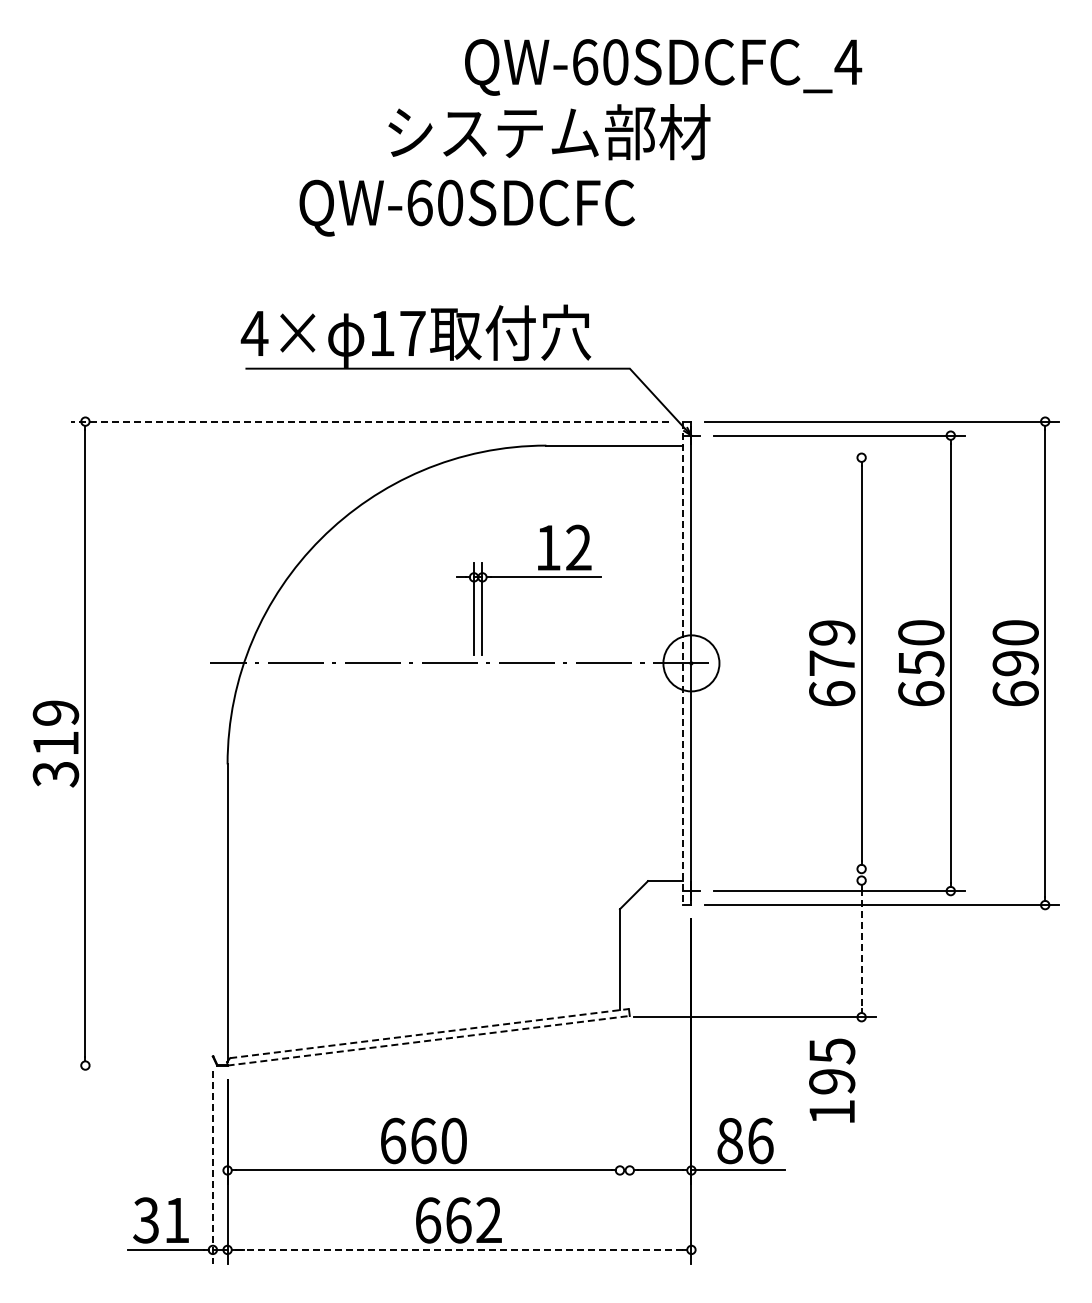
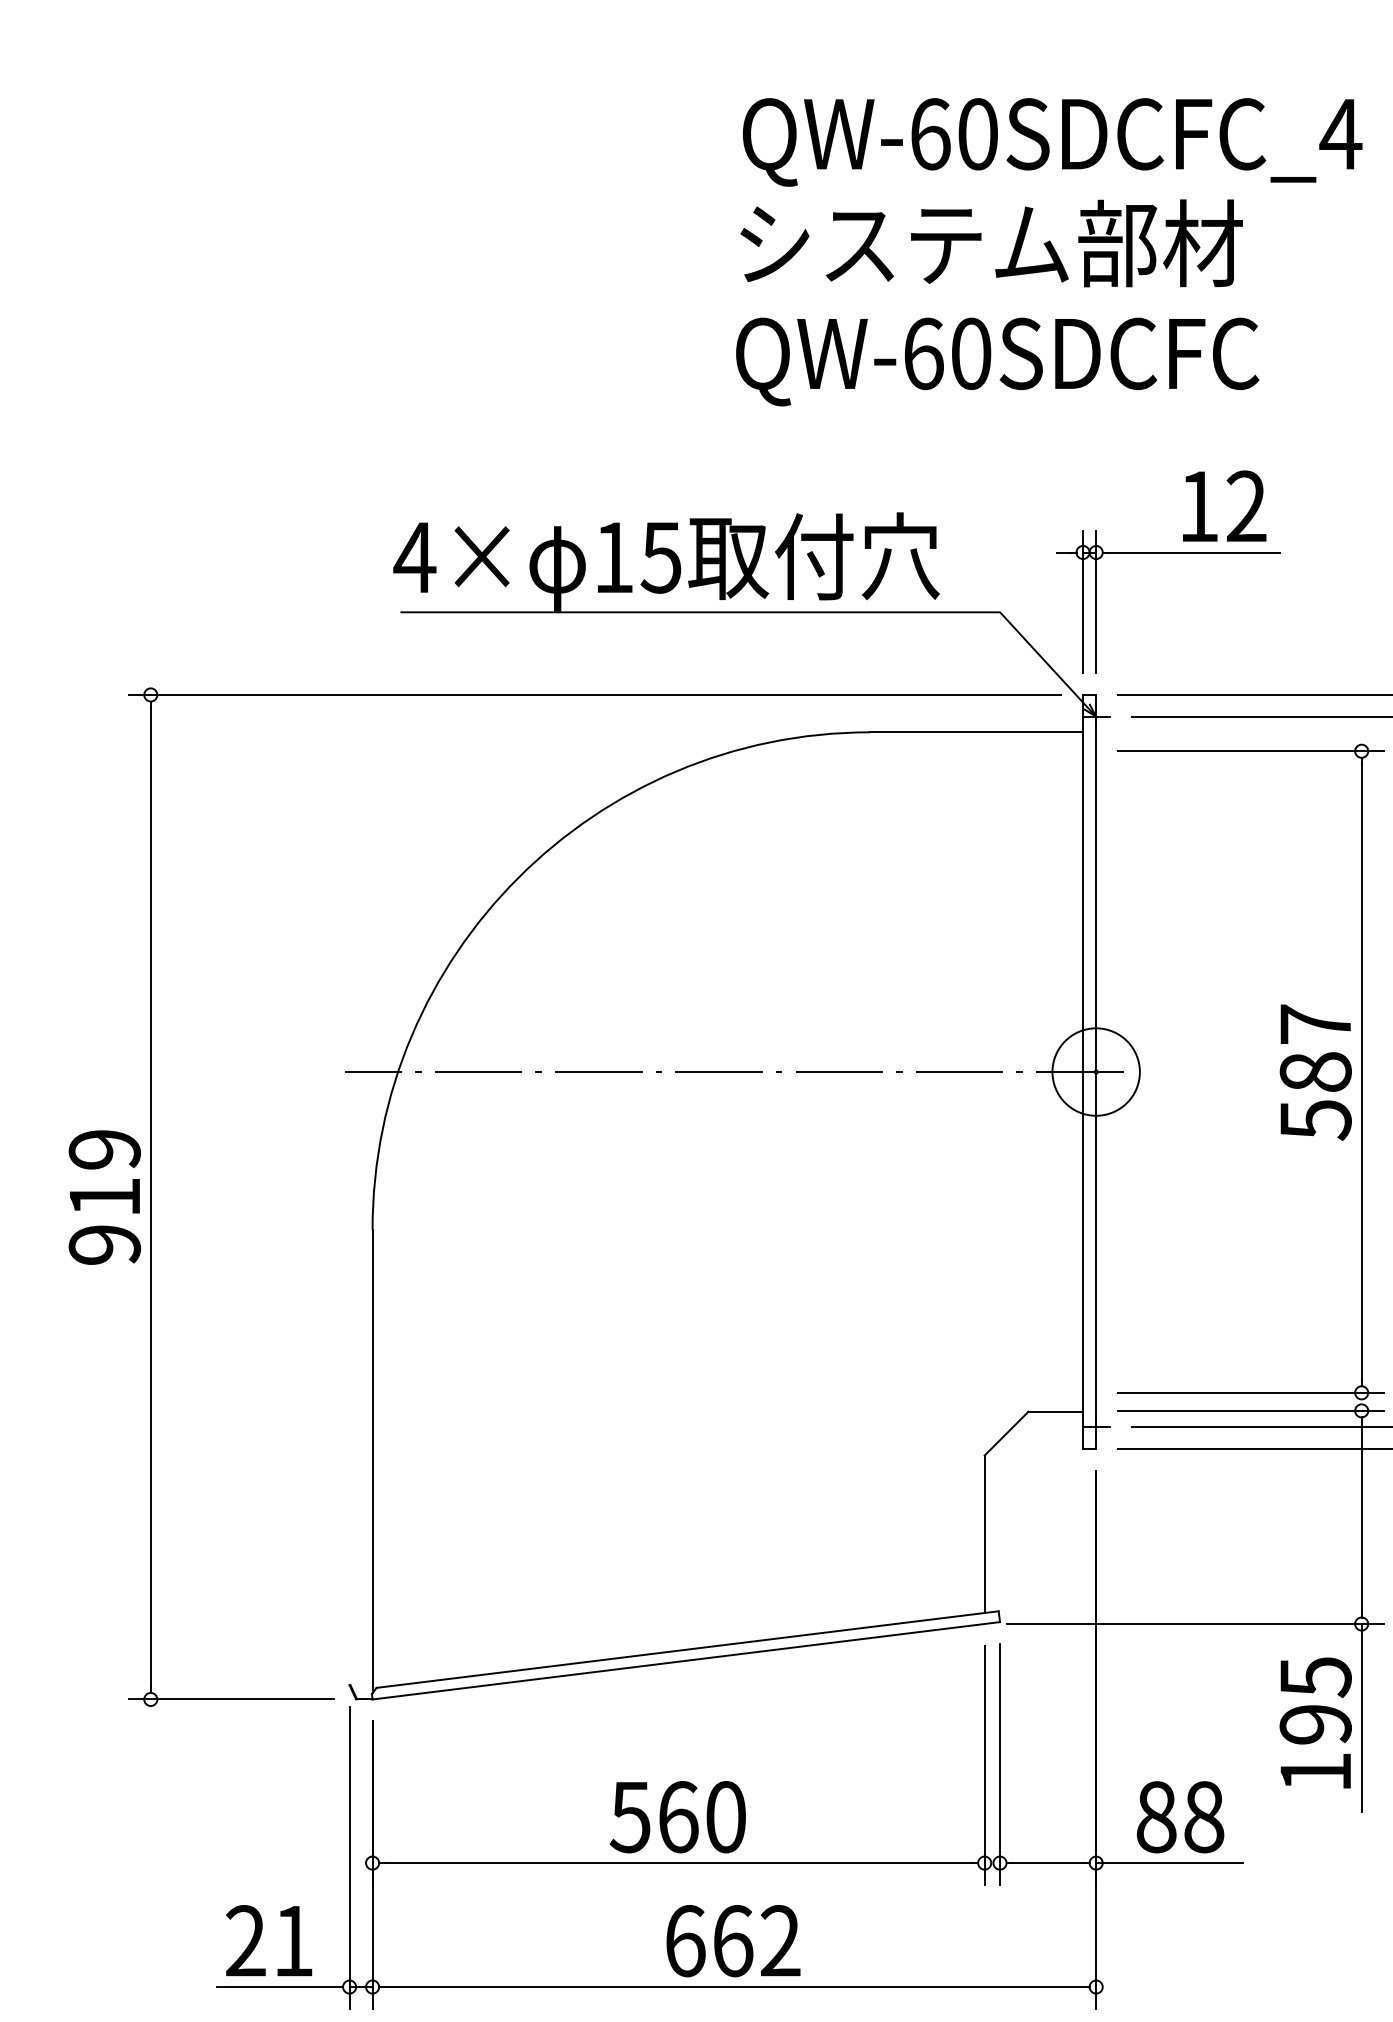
text: (549, 132) -> (991, 243), moved
text: (466, 207) -> (996, 360), moved
text: (412, 333) -> (661, 557), 17 -> 15
line: (370, 421) -> (595, 694), dashed -> solid
line: (790, 457) -> (1250, 750), added
part: (528, 577) -> (1168, 552), moved
line: (683, 663) -> (1083, 1072), dashed -> solid
text: (832, 663) -> (1316, 1072), 679 -> 587
text: (56, 774) -> (105, 1245), 319 -> 919
line: (790, 869) -> (1250, 1393), added
line: (790, 880) -> (1250, 1410), added
line: (861, 948) -> (1361, 1516), dashed -> solid
line: (429, 1033) -> (687, 1649), dashed -> solid
line: (428, 1040) -> (686, 1660), dashed -> solid
line: (137, 1065) -> (232, 1699), added
line: (861, 1077) -> (1361, 1718), added
line: (629, 1106) -> (999, 1763), added
line: (619, 1107) -> (983, 1764), added
text: (392, 1140) -> (629, 1816), 660 -> 560
text: (760, 1140) -> (1203, 1816), 86 -> 88
line: (212, 1167) -> (349, 1858), dashed -> solid
text: (146, 1220) -> (246, 1941), 31 -> 21
line: (459, 1249) -> (734, 1986), dashed -> solid

